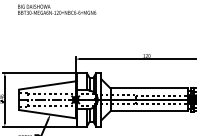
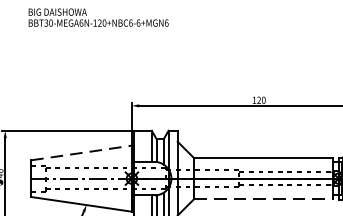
line: (48, 85) -> (83, 153), solid -> dashed
line: (149, 111) -> (263, 199), solid -> dashed

